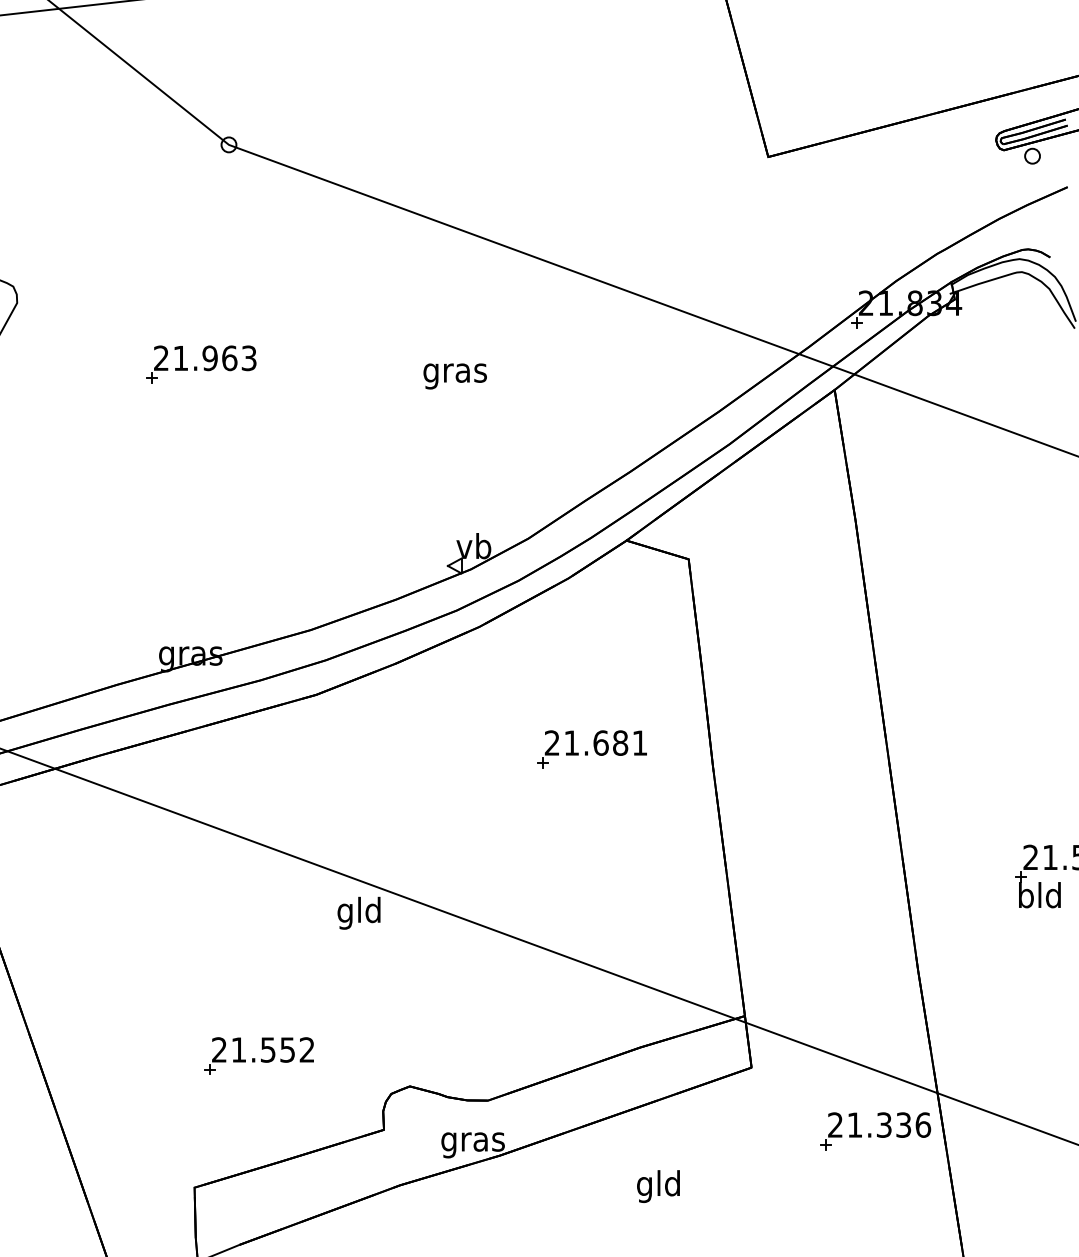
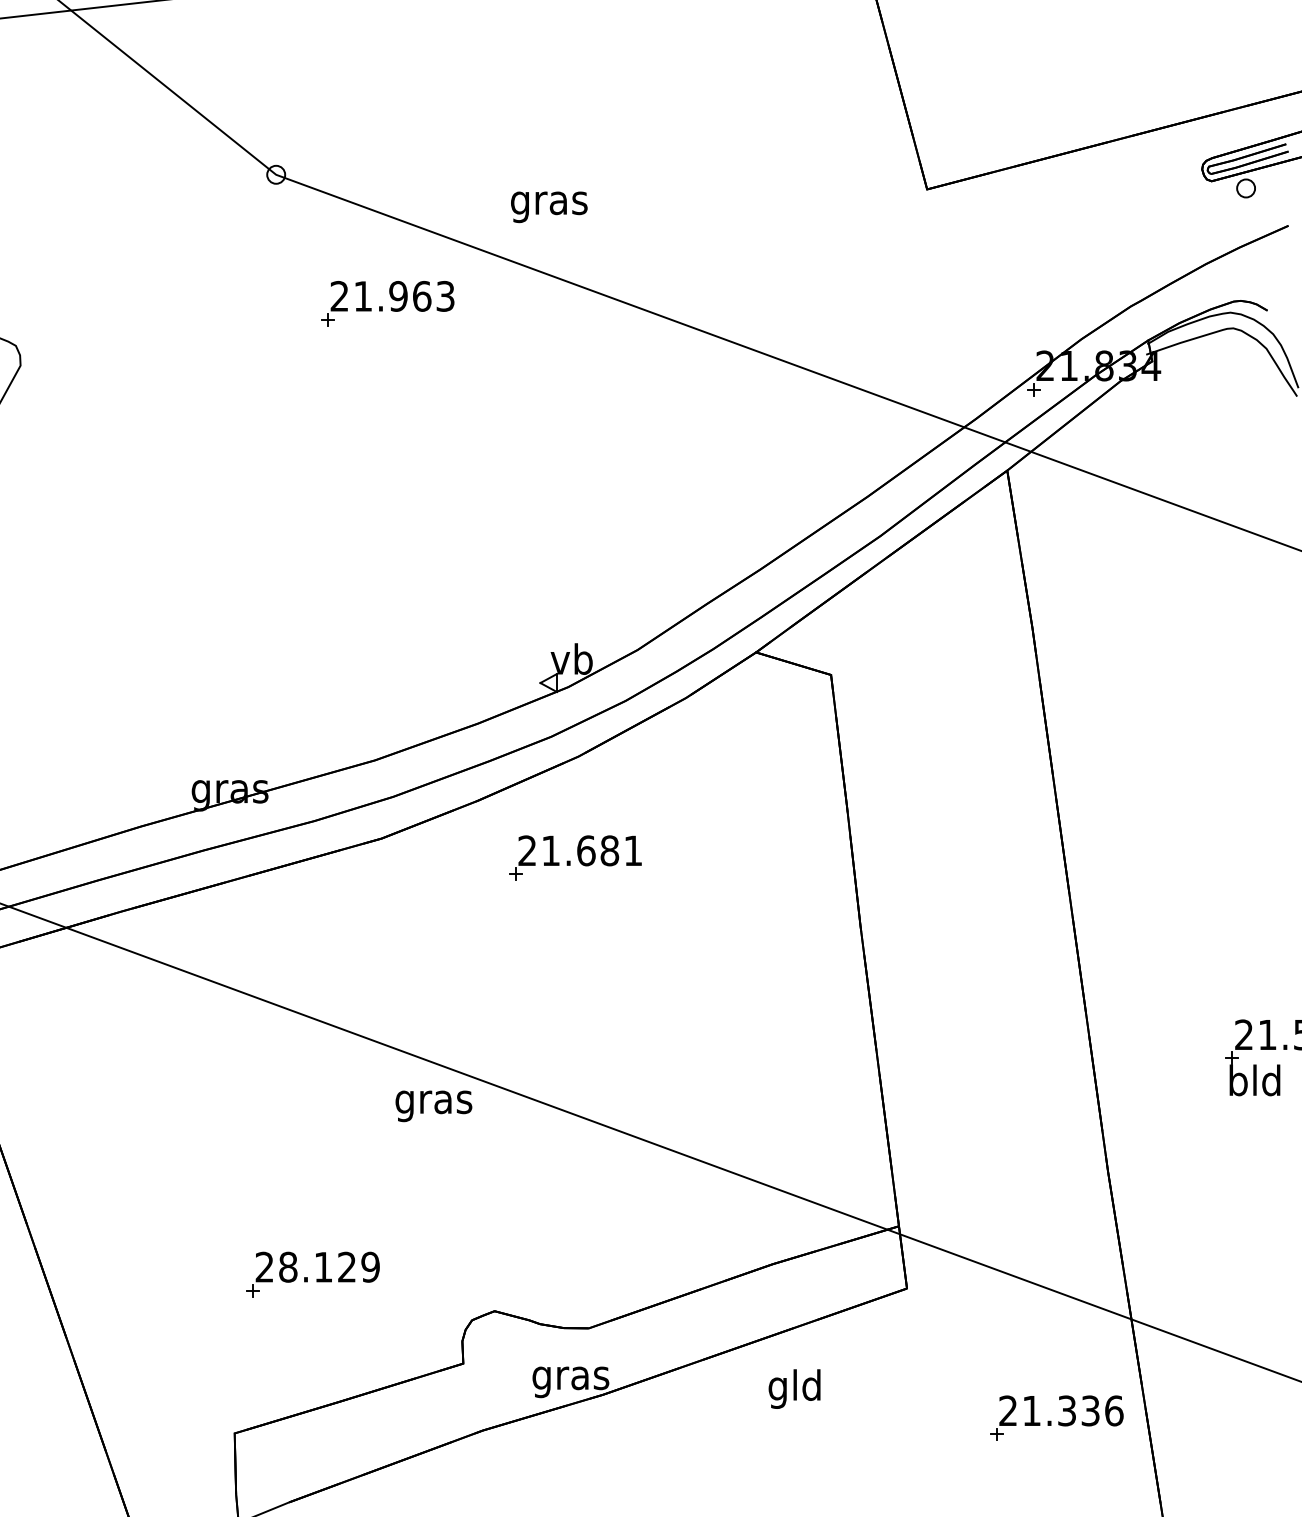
part: (201, 364) -> (387, 303), moved
text: (455, 376) -> (549, 207), moved
part: (592, 748) -> (575, 857), moved
text: (359, 913) -> (433, 1102), gld -> gras
text: (273, 1049) -> (329, 1266), 21.552 -> 28.129
part: (875, 1130) -> (1056, 1417), moved
text: (658, 1186) -> (794, 1388), moved

